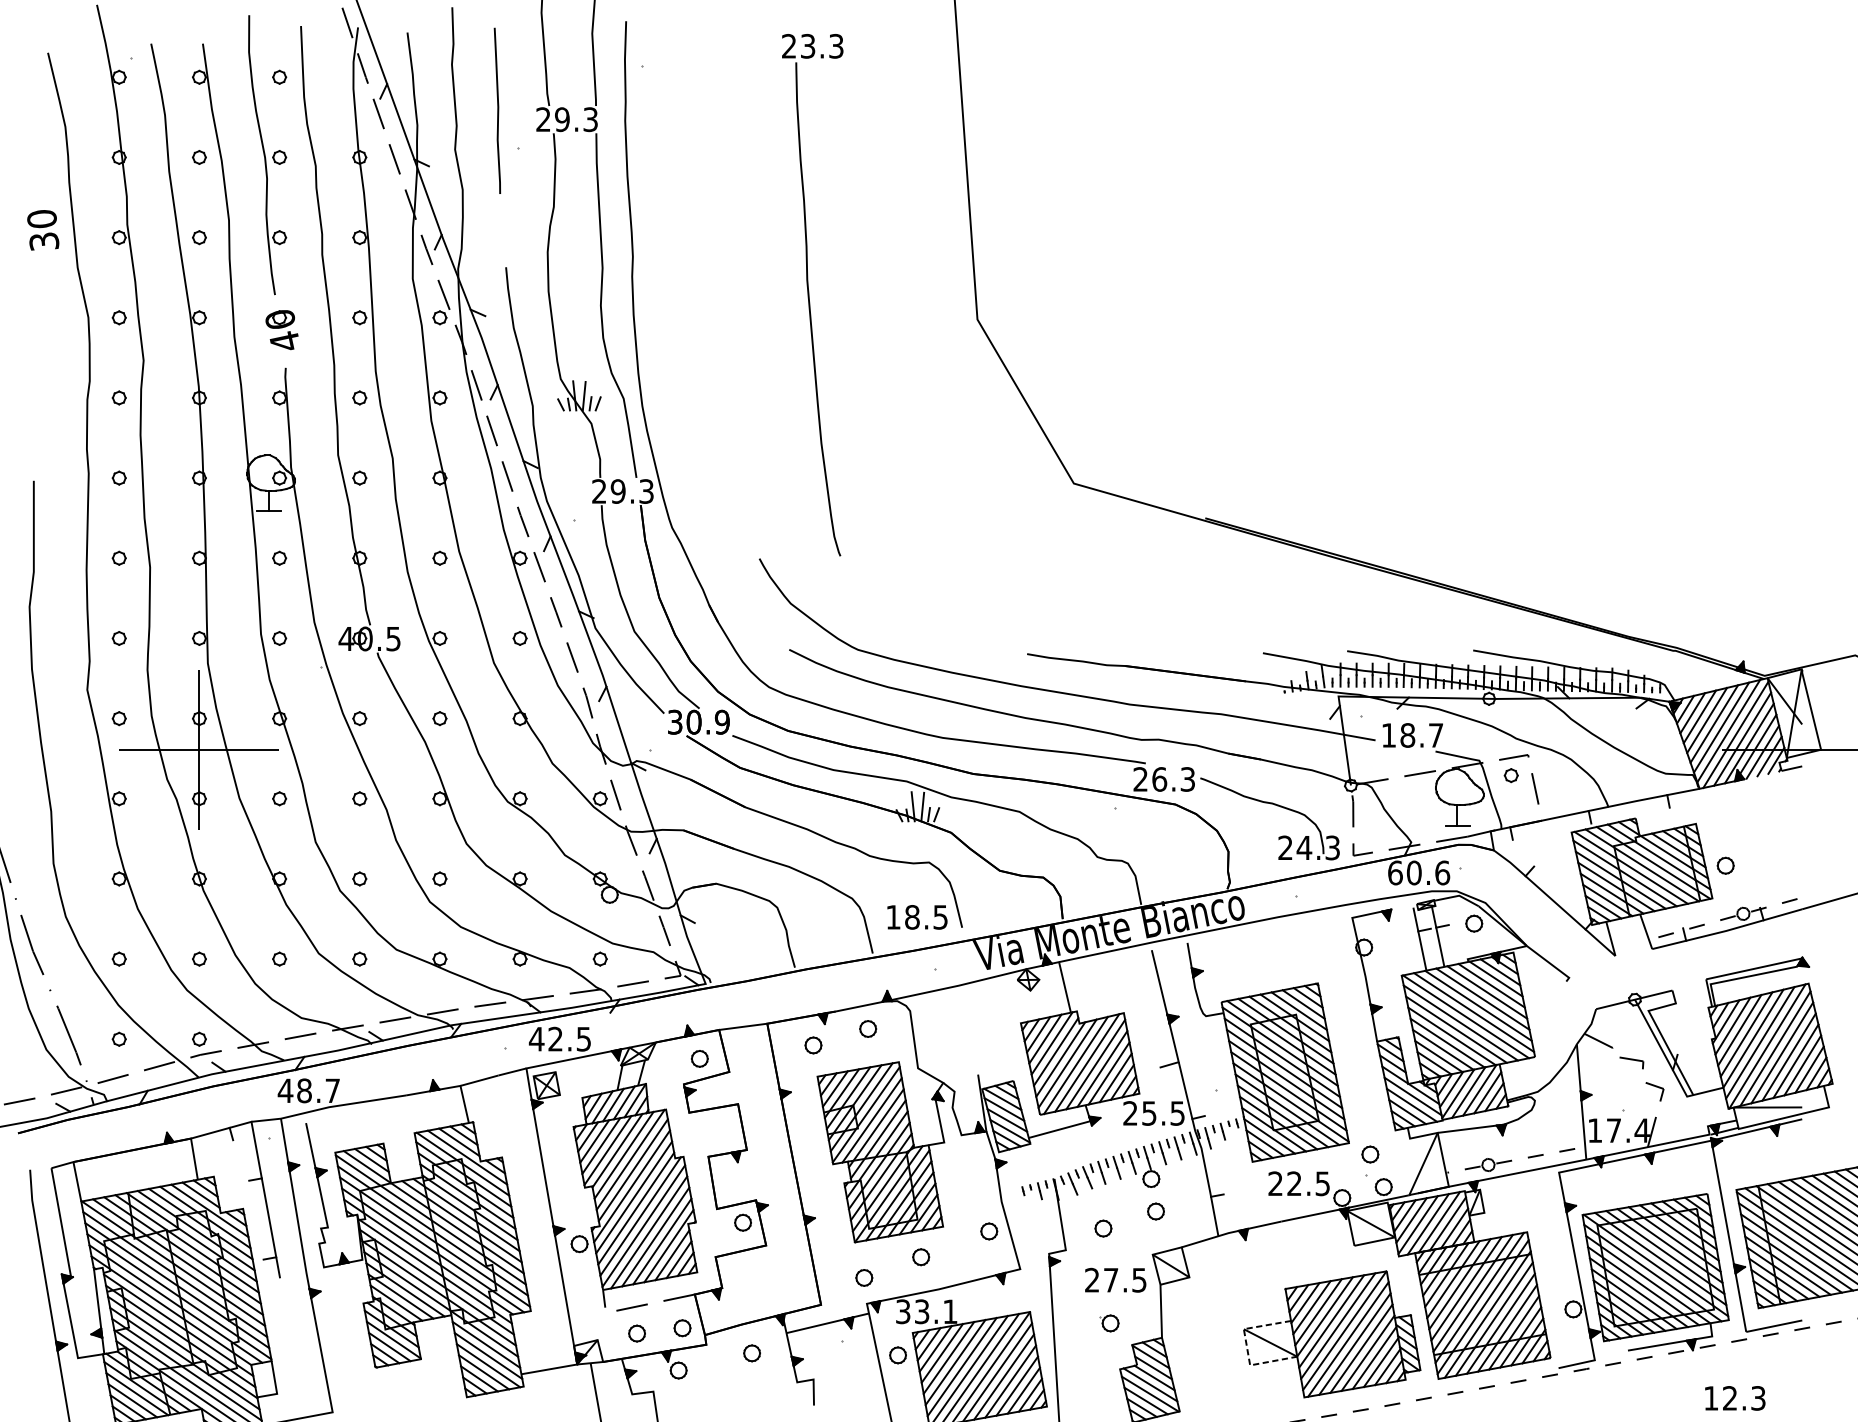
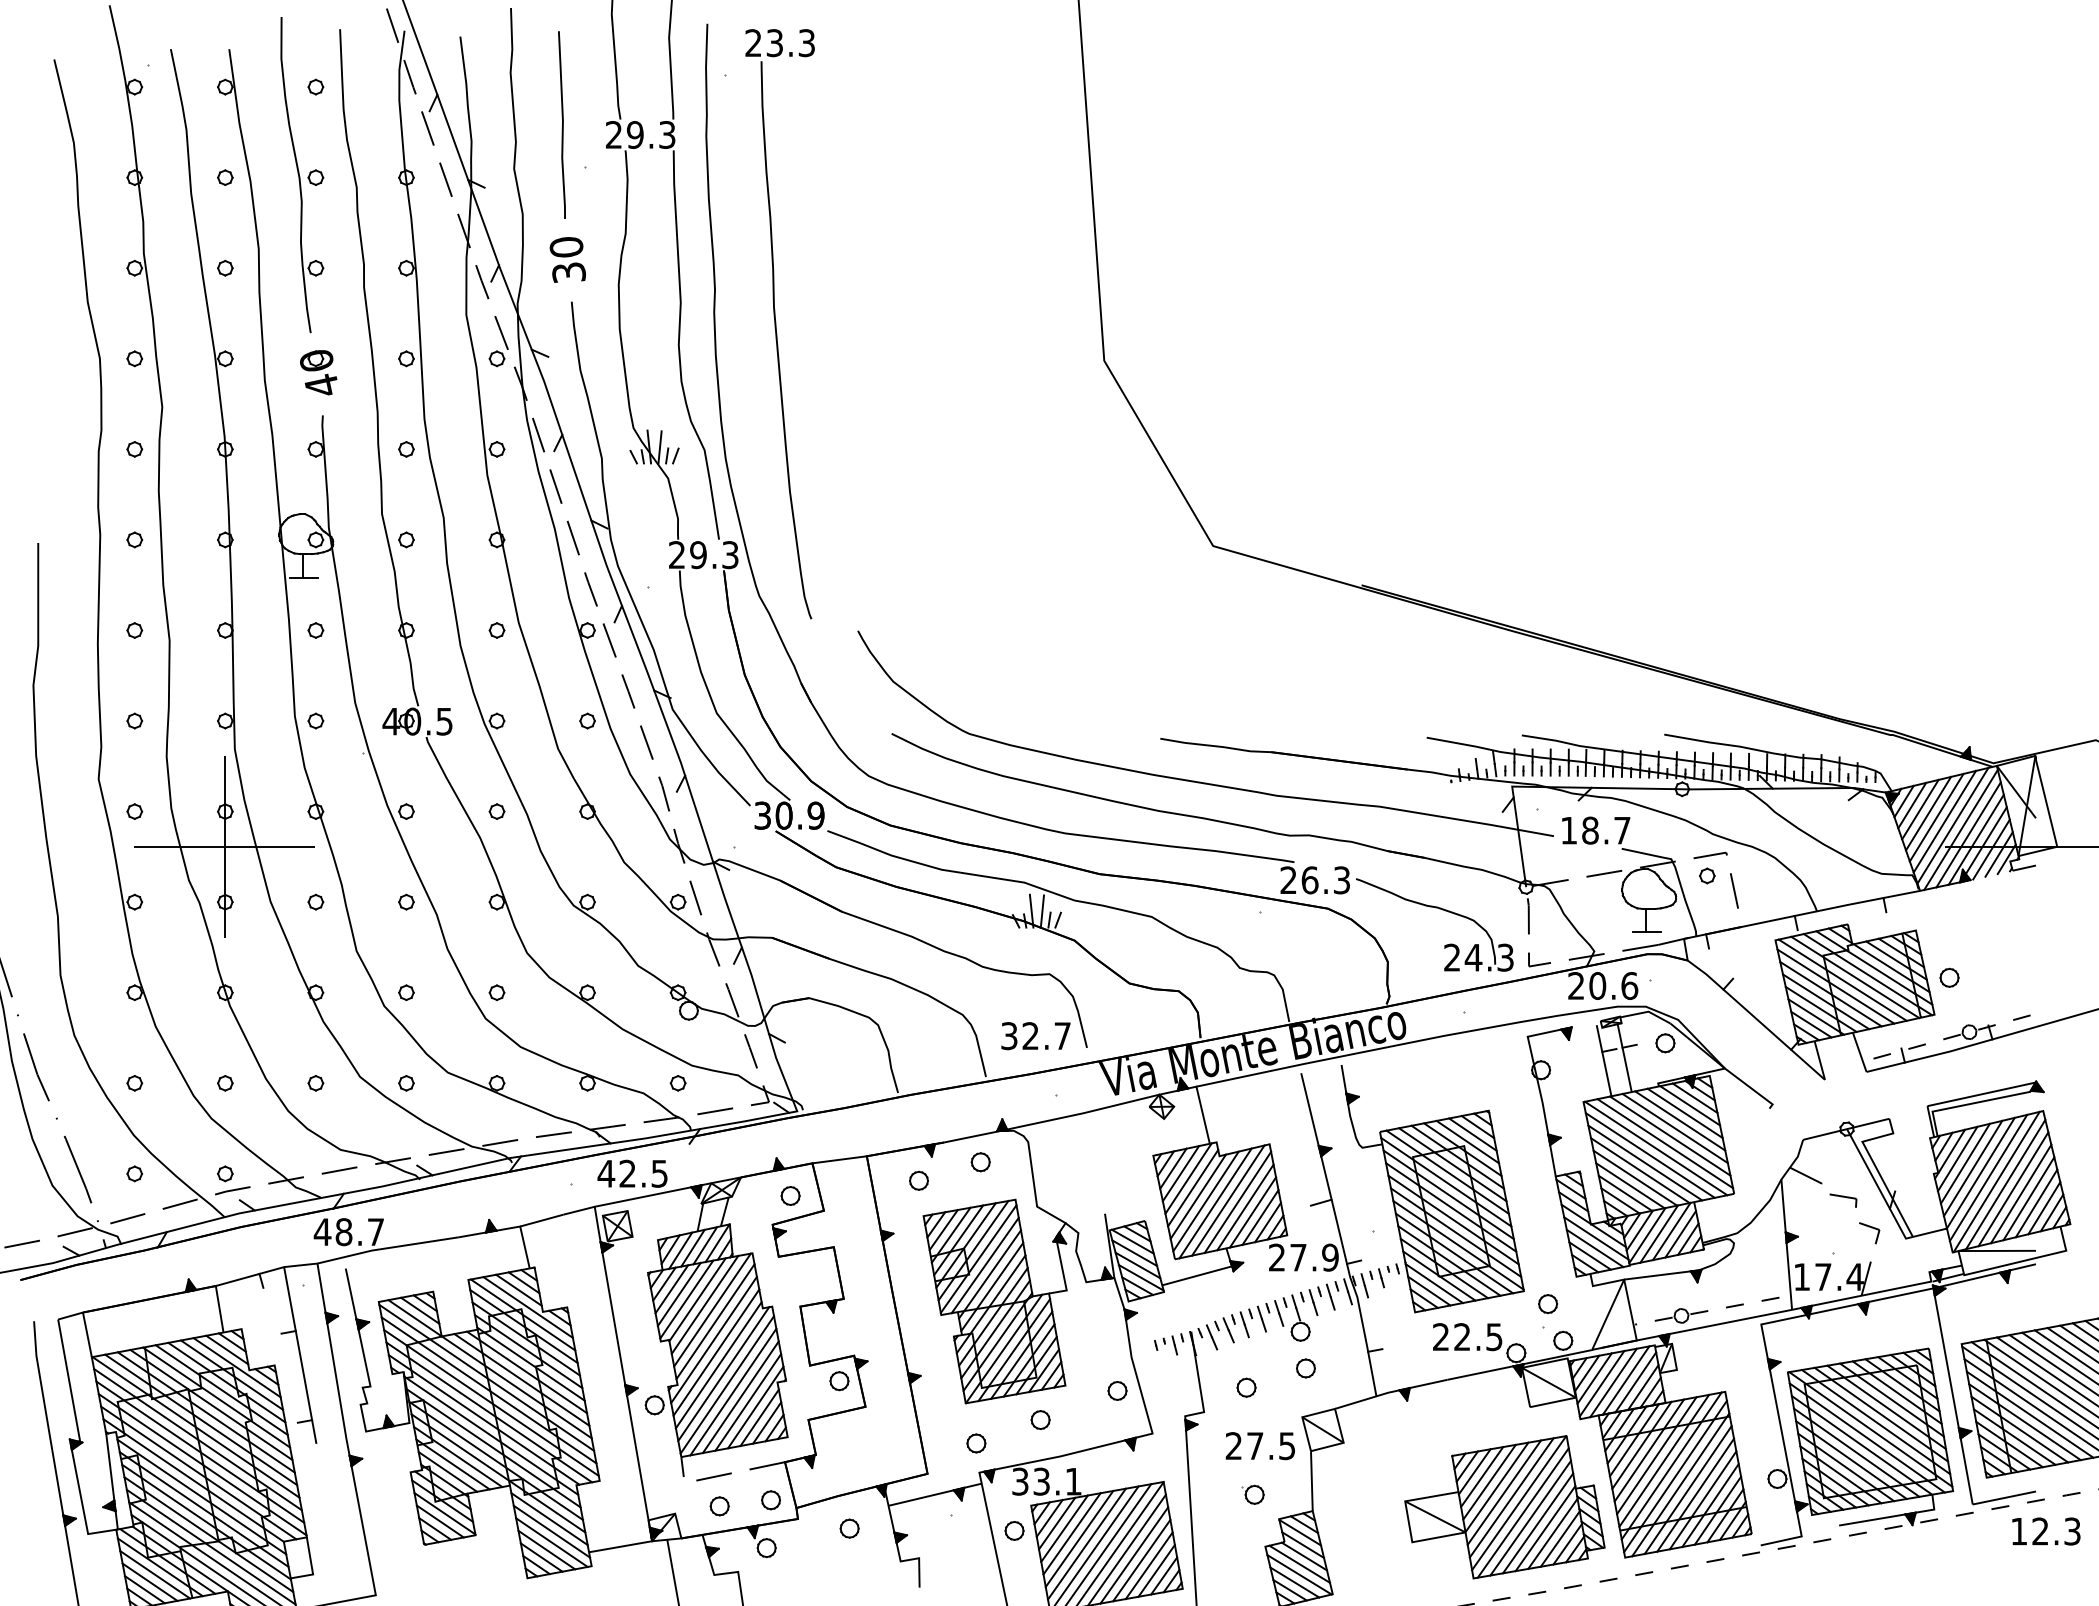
text: (42, 229) -> (567, 259), moved
part: (812, 295) -> (779, 324), moved
text: (1395, 872) -> (1576, 985), 60.6 -> 20.6
text: (916, 917) -> (1035, 1036), 18.5 -> 32.7
text: (1163, 1113) -> (1314, 1257), 25.5 -> 27.9
line: (1246, 1347) -> (1408, 1521), dashed -> solid
text: (1735, 1398) -> (2046, 1531), moved

